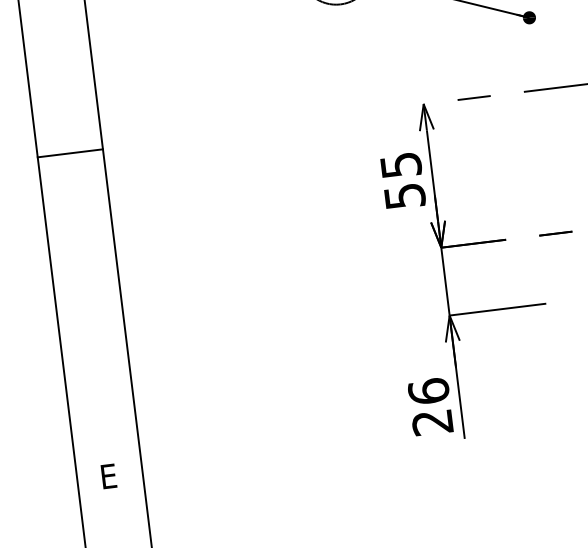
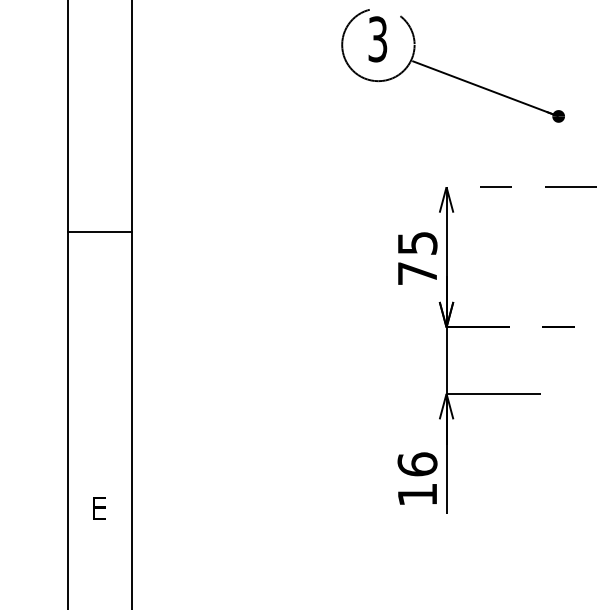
line: (70, 153) -> (100, 231), moved
text: (404, 196) -> (417, 273), 55 -> 75
text: (431, 423) -> (416, 495), 26 -> 16

